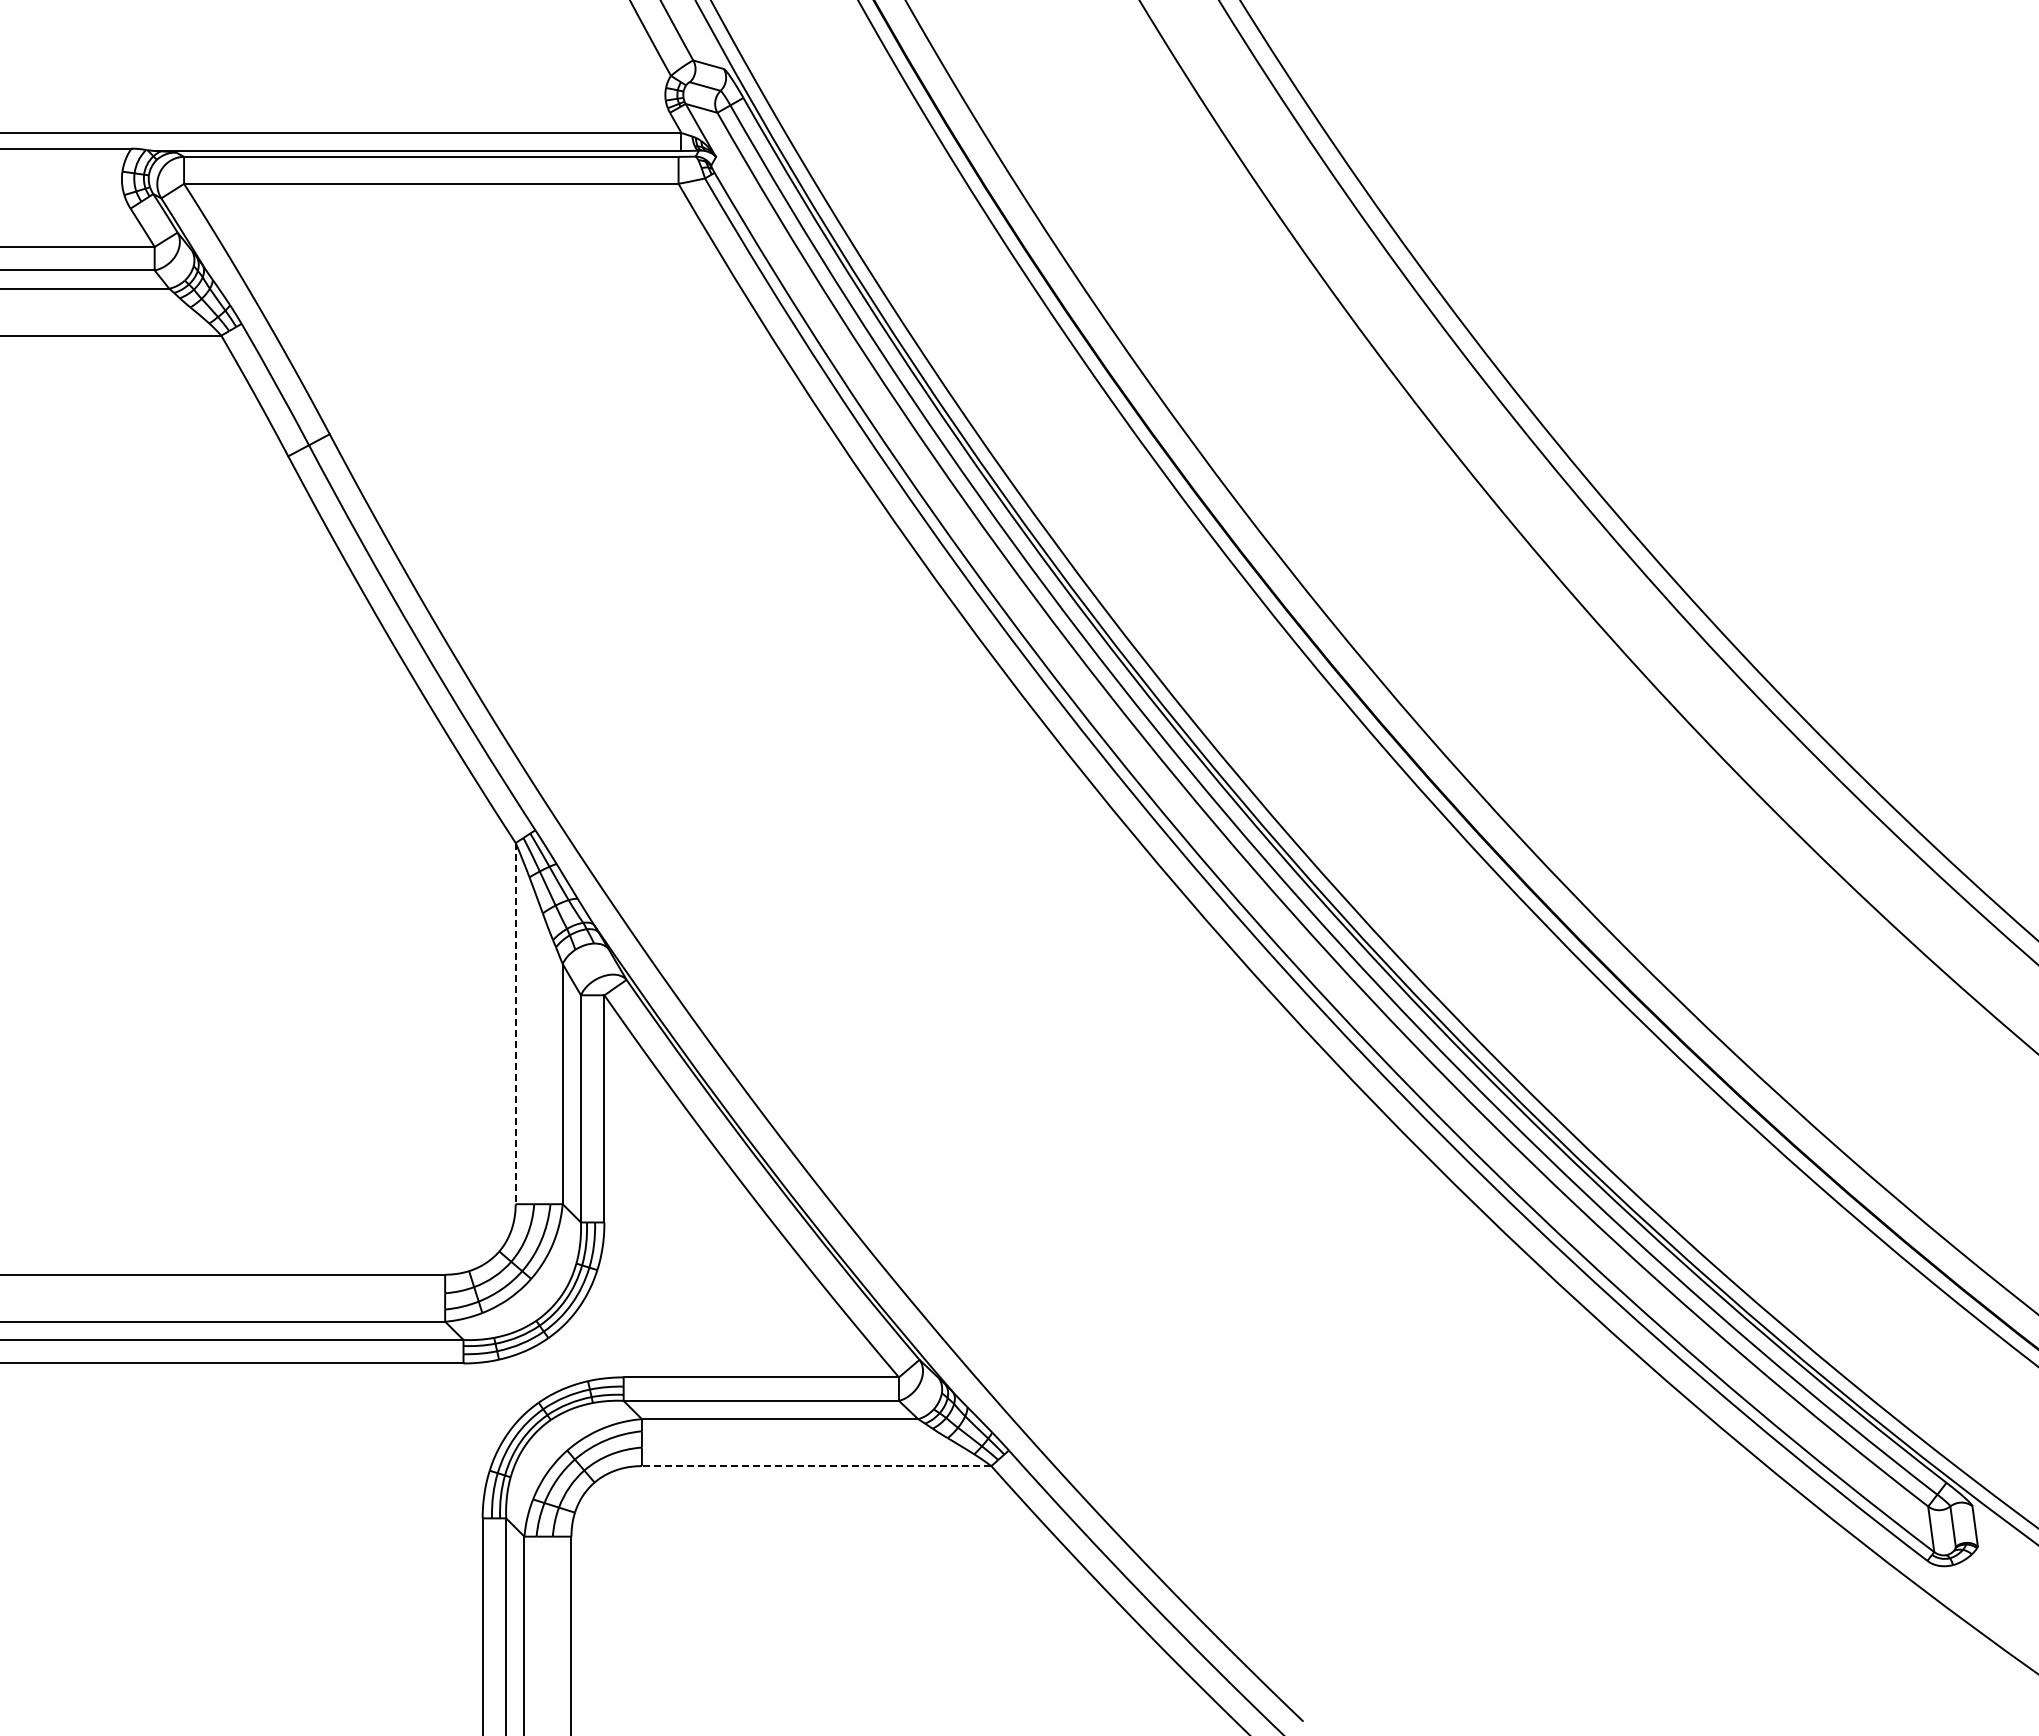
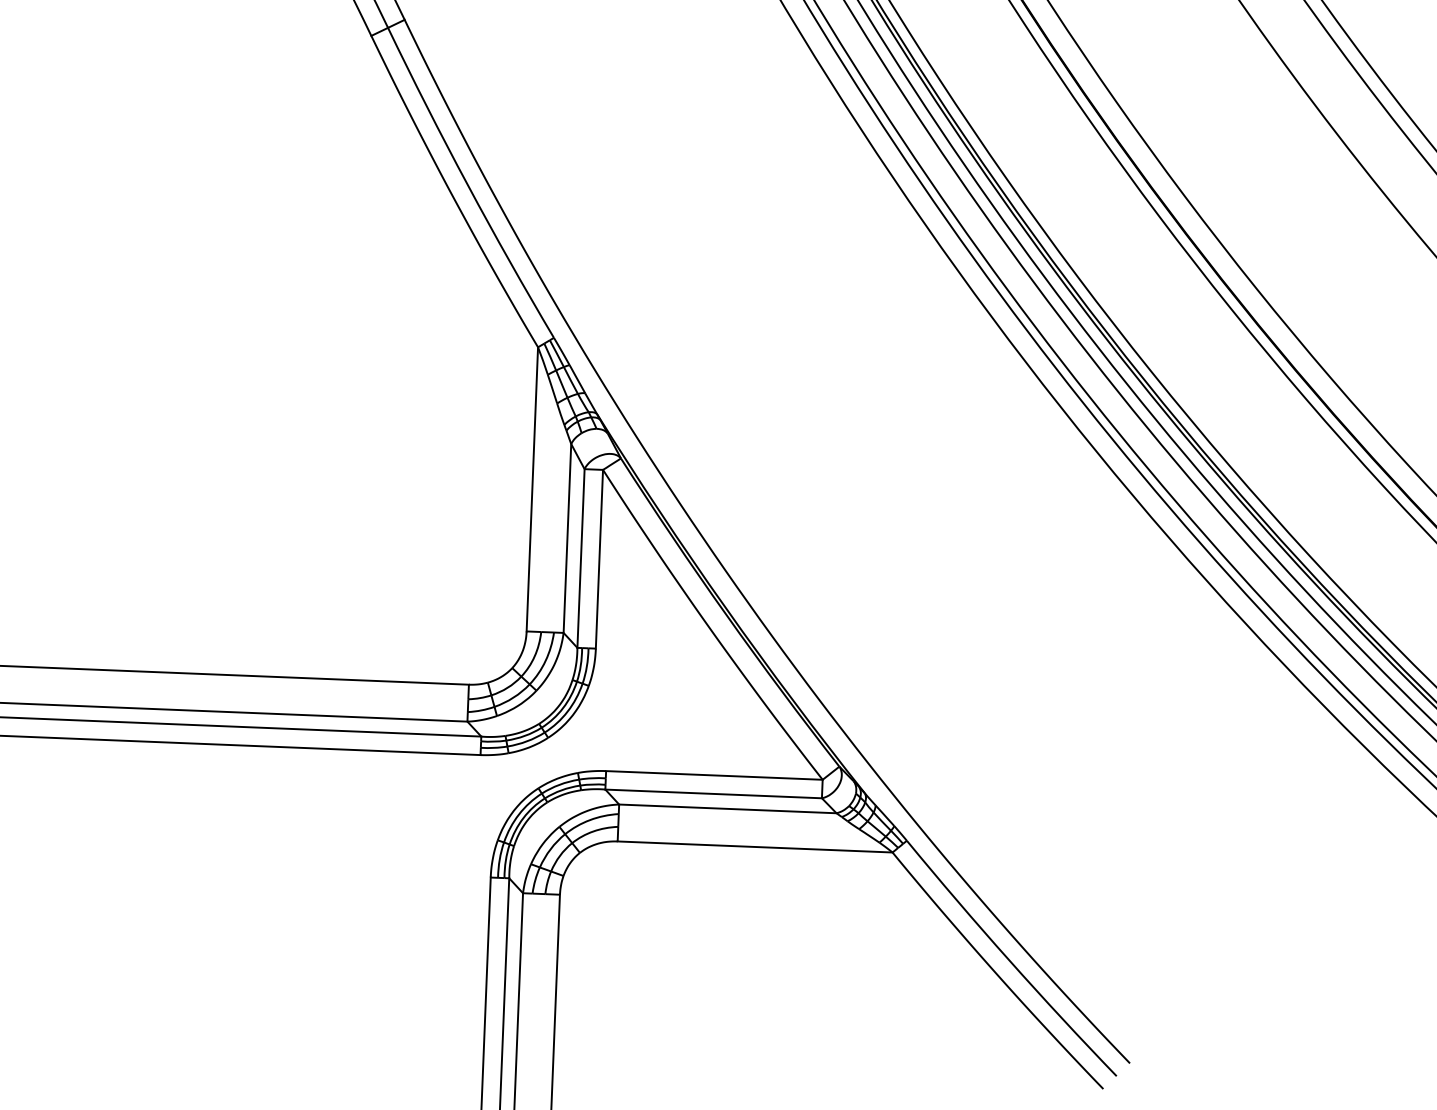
line: (515, 1023) -> (532, 489), dashed -> solid
line: (816, 1466) -> (754, 847), dashed -> solid

